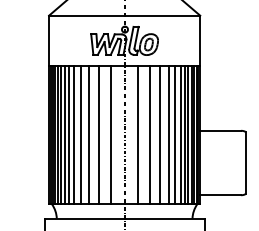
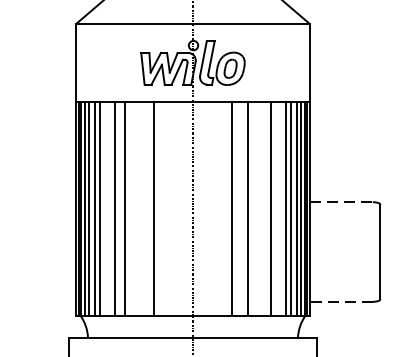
line: (221, 130) -> (342, 201), solid -> dashed
line: (68, 135) -> (106, 209), removed
line: (88, 135) -> (137, 209), removed
line: (110, 135) -> (171, 209), removed
line: (138, 135) -> (214, 209), removed
line: (168, 135) -> (260, 209), removed
line: (180, 135) -> (279, 209), removed
line: (220, 195) -> (341, 302), solid -> dashed

